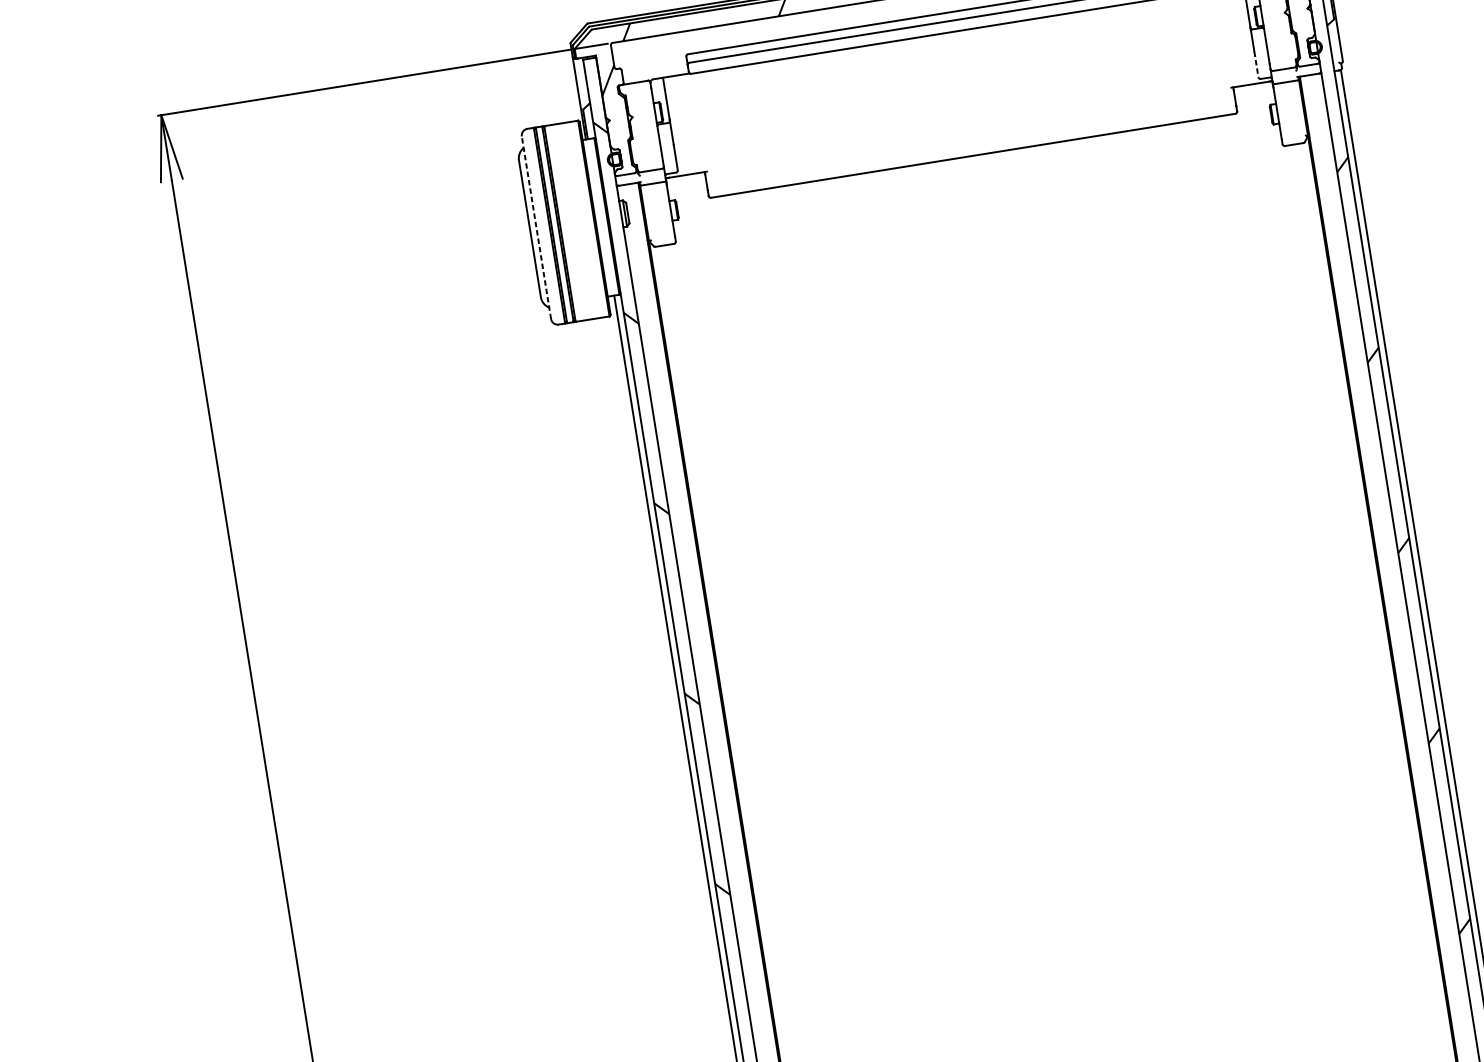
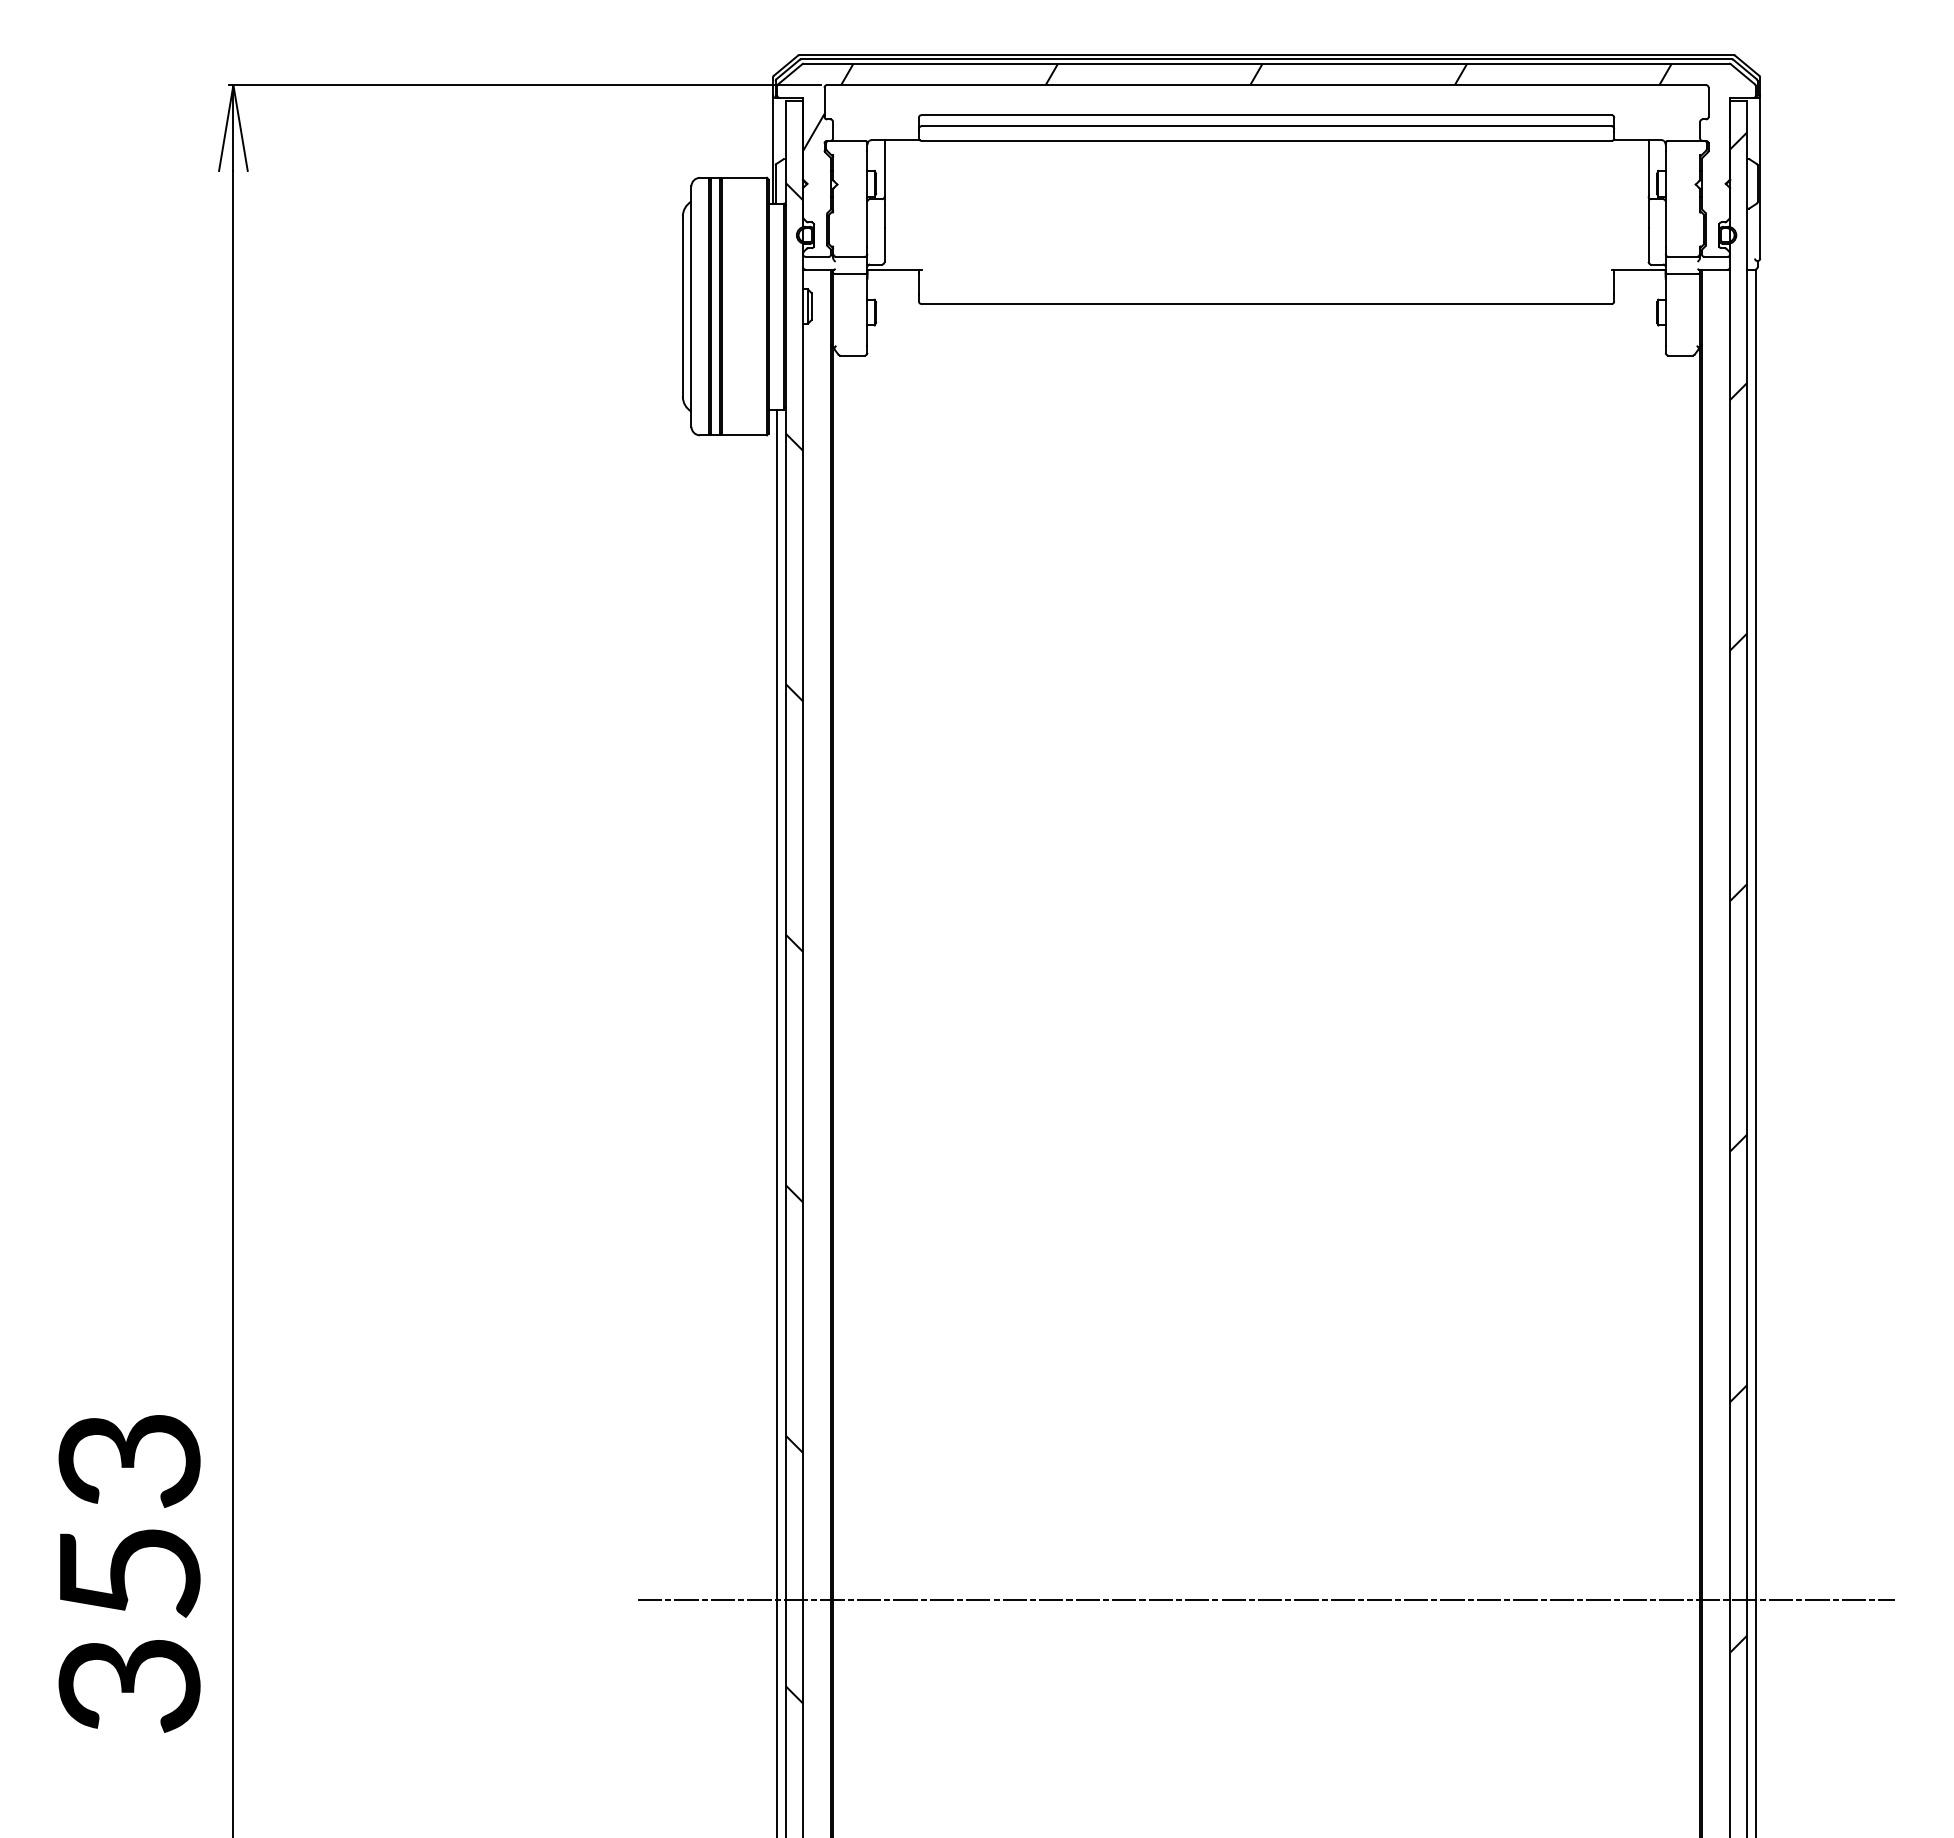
line: (1256, 64) -> (1648, 245), dashed -> solid
line: (536, 227) -> (691, 306), dashed -> solid

